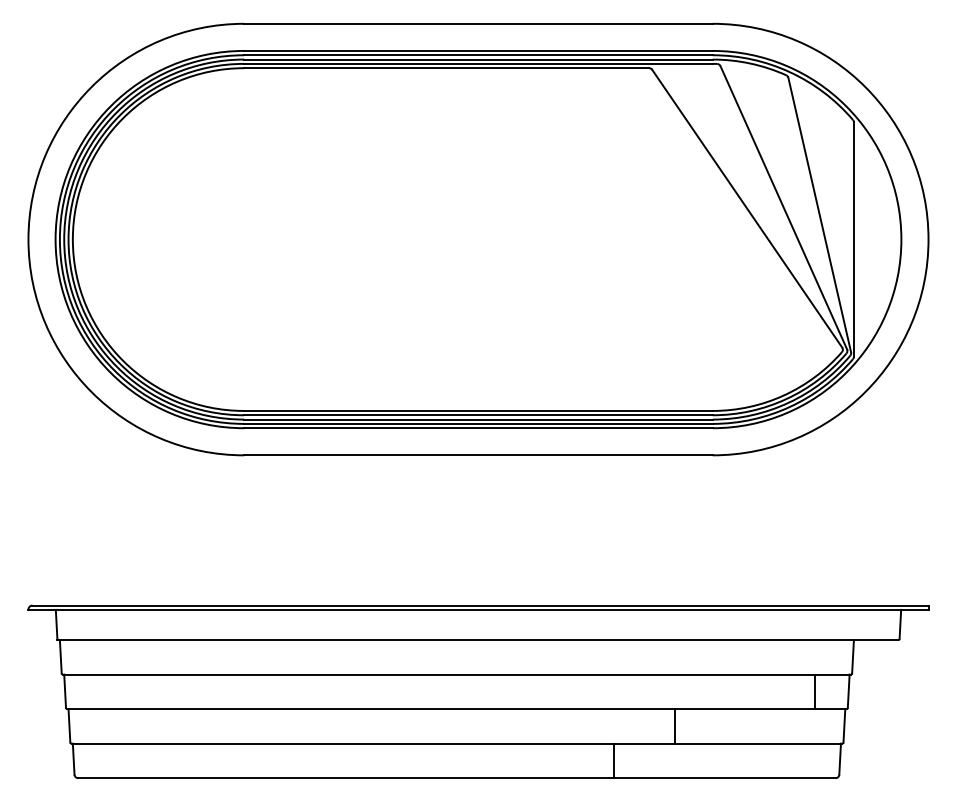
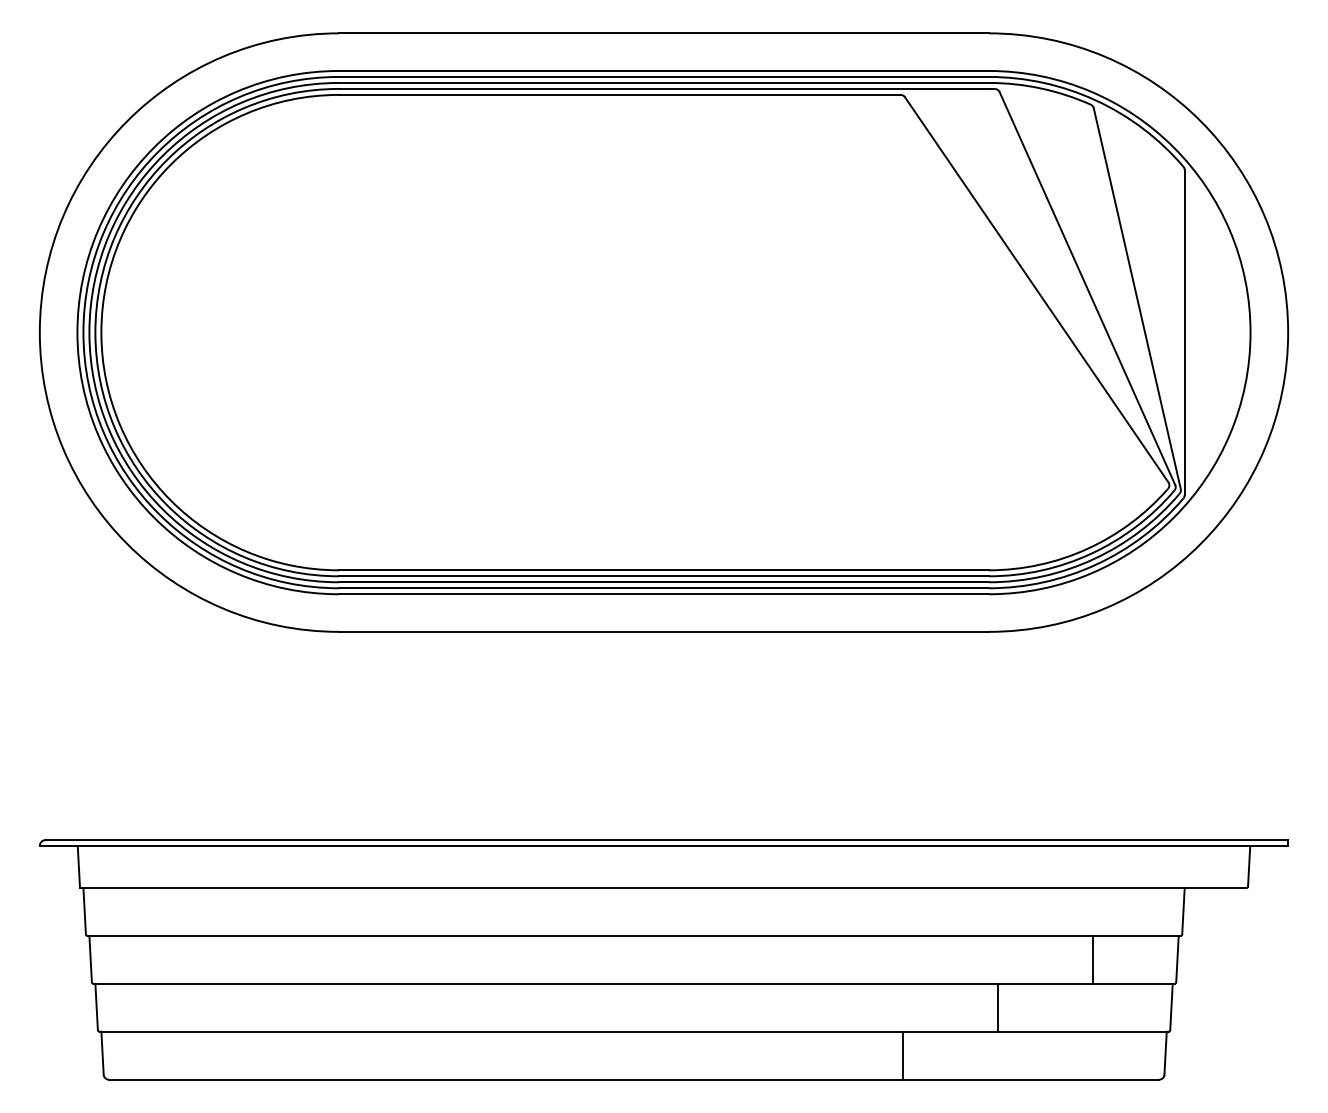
line: (814, 691) -> (1093, 959), moved
line: (674, 726) -> (998, 1007), moved
line: (614, 760) -> (903, 1055), moved

